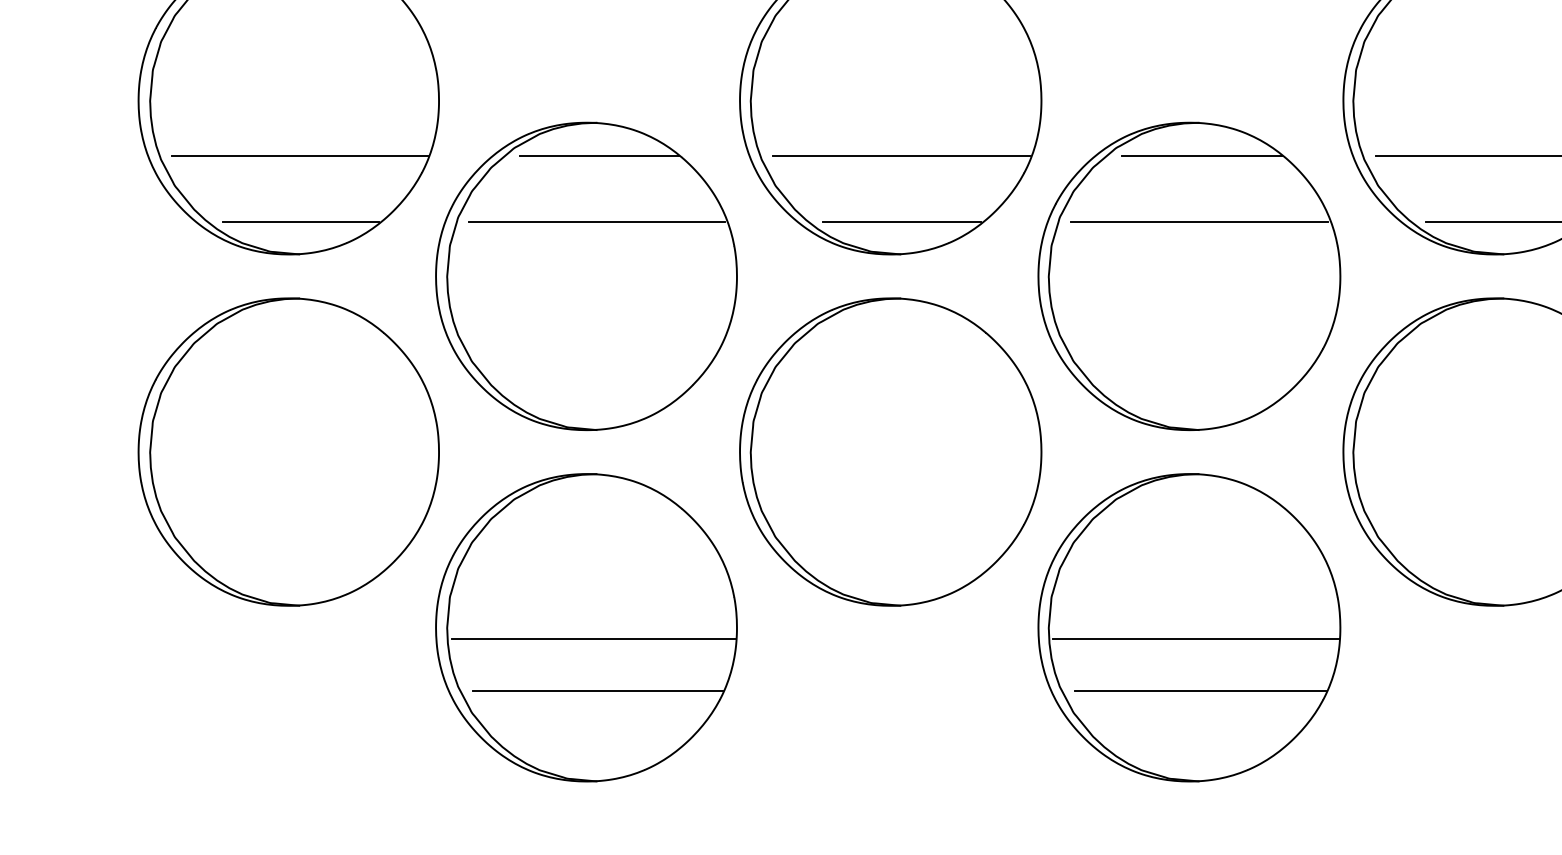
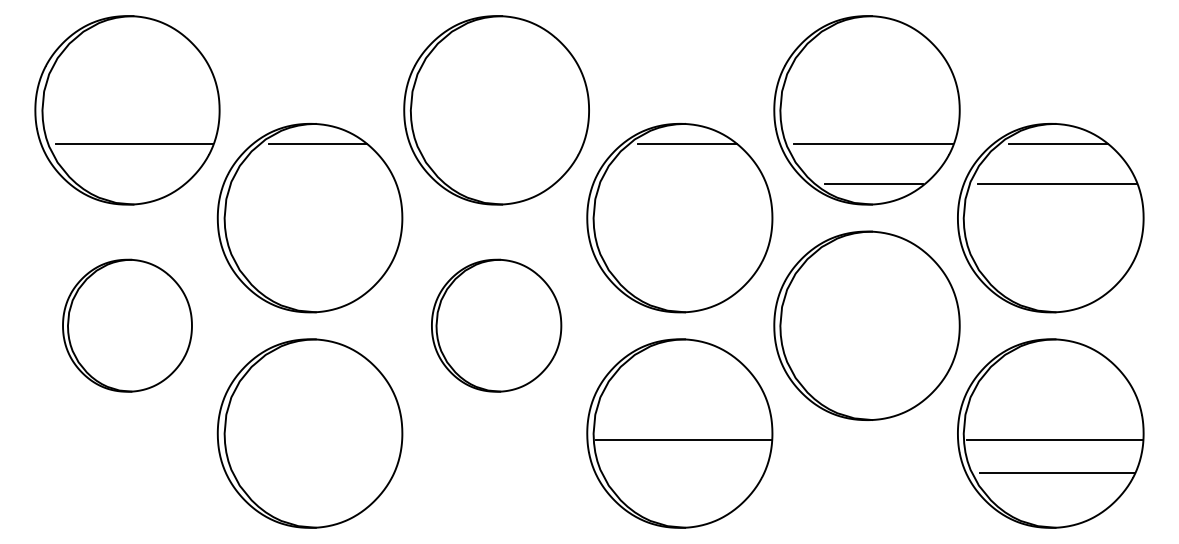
line: (900, 156) -> (502, 144), removed
line: (300, 221) -> (134, 184), removed
line: (596, 221) -> (316, 184), removed
line: (901, 221) -> (503, 184), removed
line: (1198, 221) -> (685, 184), removed
part: (288, 451) -> (127, 325), size x0.7
part: (890, 451) -> (496, 325), size x0.7
line: (593, 639) -> (314, 440), removed
line: (596, 691) -> (316, 472), removed
line: (1200, 691) -> (686, 472), removed

